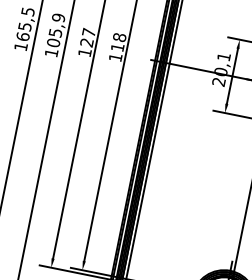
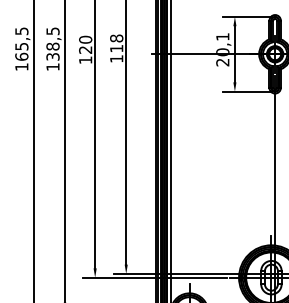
text: (55, 29) -> (52, 43), 105,9 -> 138,5
text: (88, 32) -> (85, 39), 127 -> 120

